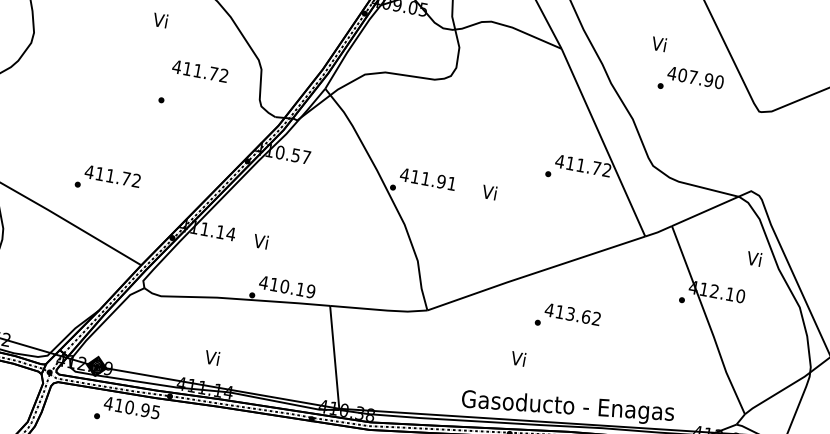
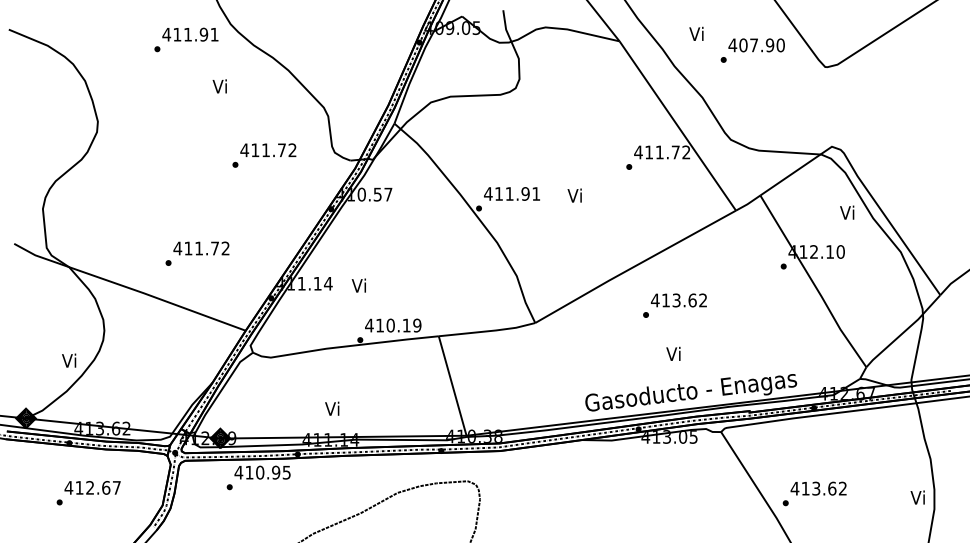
text: (659, 43) -> (696, 33), moved
text: (200, 70) -> (268, 149), moved
text: (518, 358) -> (673, 353), moved

